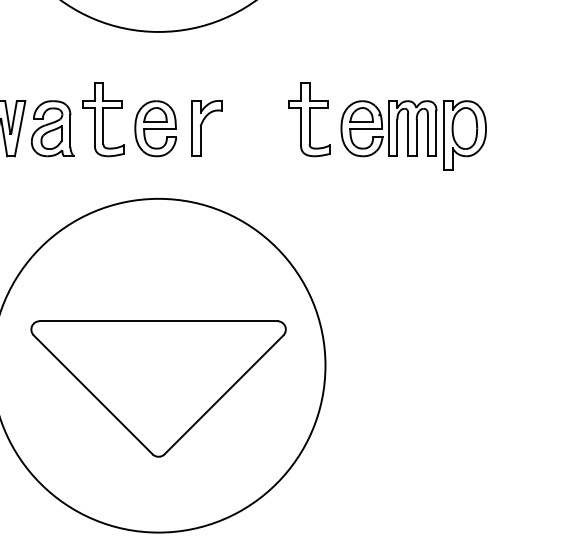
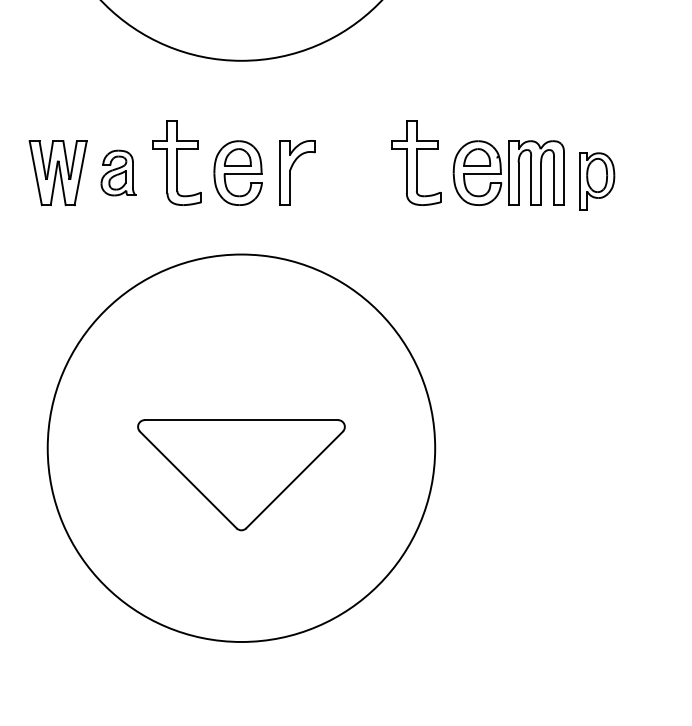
part: (52, 128) -> (118, 172), size x0.7
part: (465, 135) -> (597, 181), size x0.7
part: (158, 388) -> (241, 474), size x0.7

